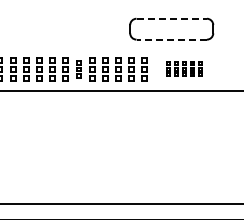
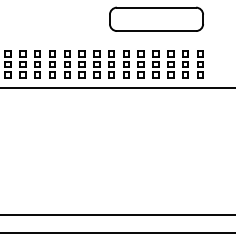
line: (172, 18) -> (157, 7), dashed -> solid
line: (171, 39) -> (156, 30), dashed -> solid
part: (78, 69) -> (51, 64), size x1.43
part: (184, 69) -> (170, 64), size x1.67

